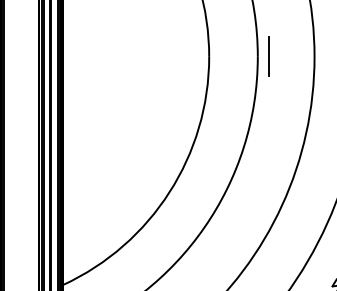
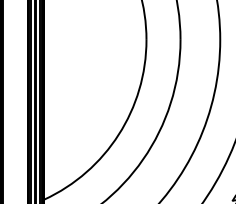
line: (269, 56) -> (188, 39), removed

